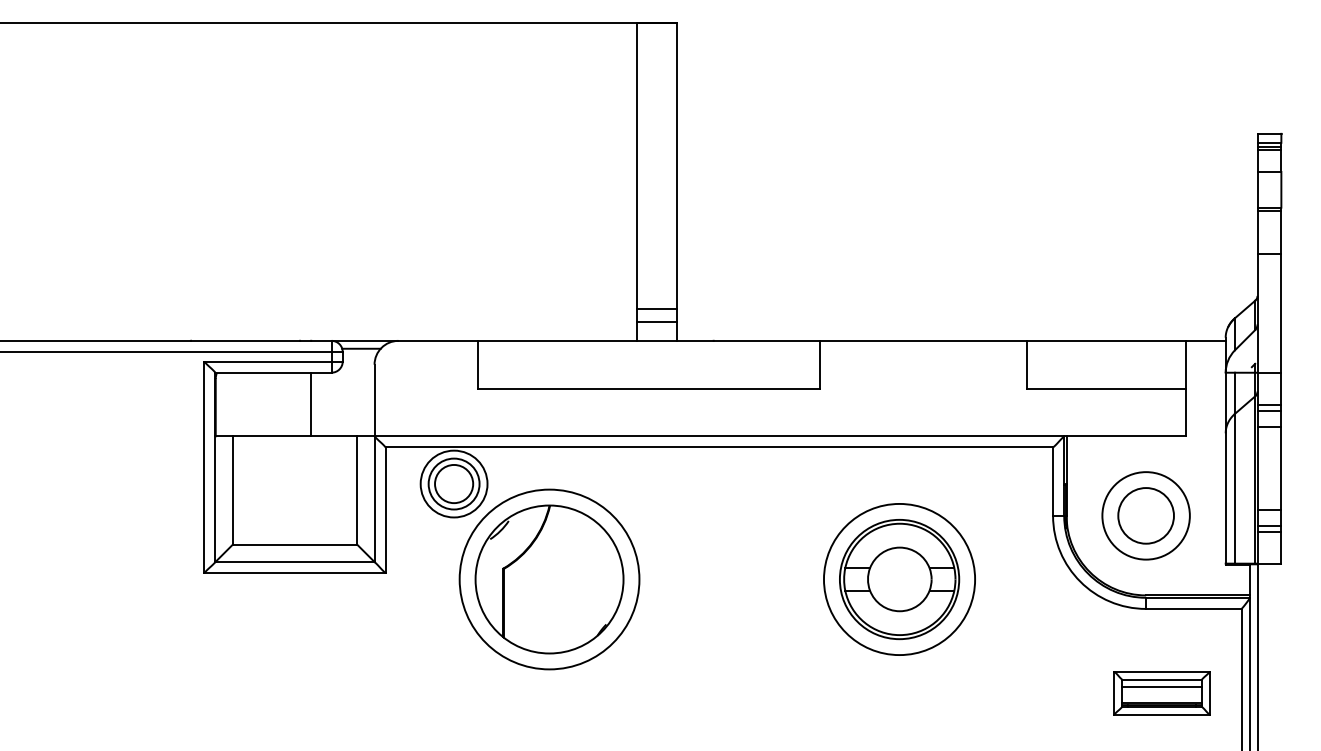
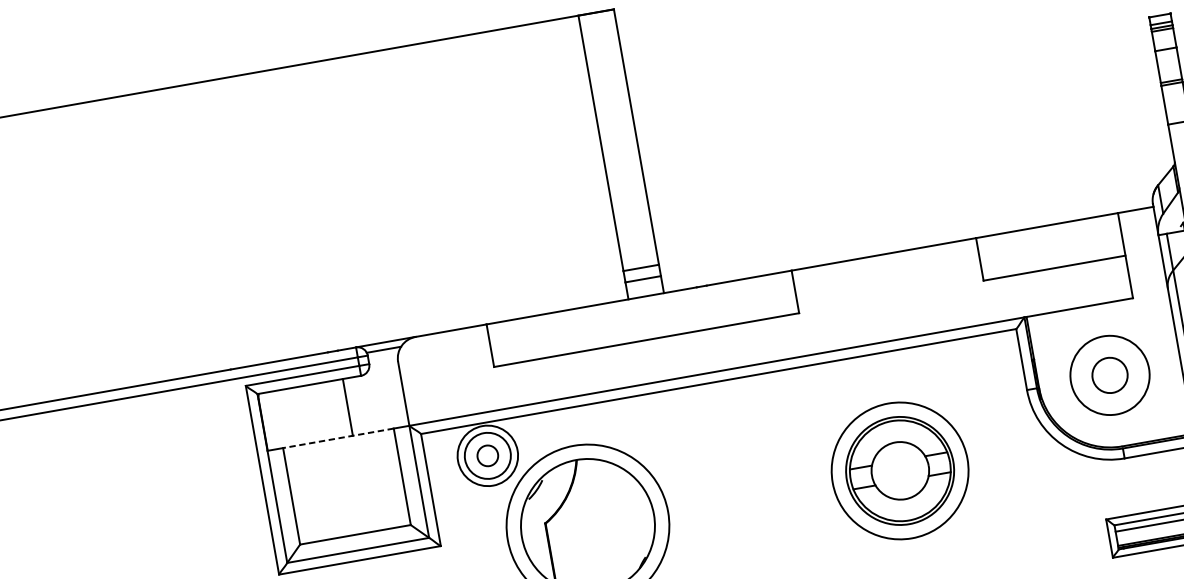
line: (294, 436) -> (338, 438), solid -> dashed
circle: (454, 483) -> (488, 455), size x0.6
circle: (1145, 515) -> (1109, 375), size x0.7

